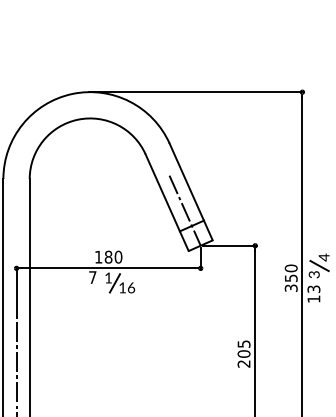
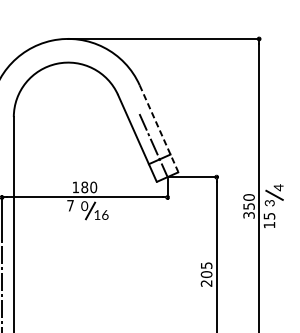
line: (191, 191) -> (159, 128), solid -> dashed
text: (108, 277) -> (84, 205), 1 -> 0
text: (313, 288) -> (269, 215), 13 -> 15

